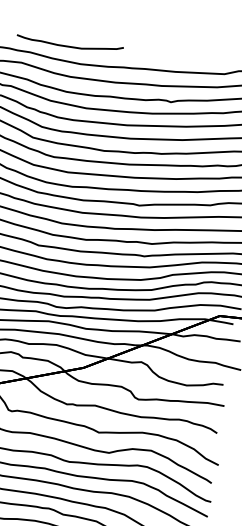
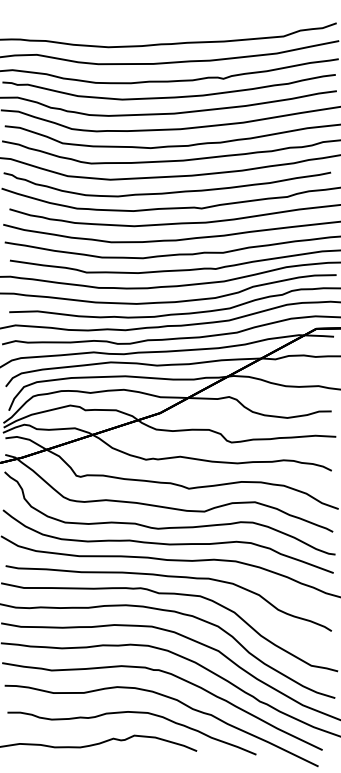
part: (70, 43) -> (92, 24), removed

